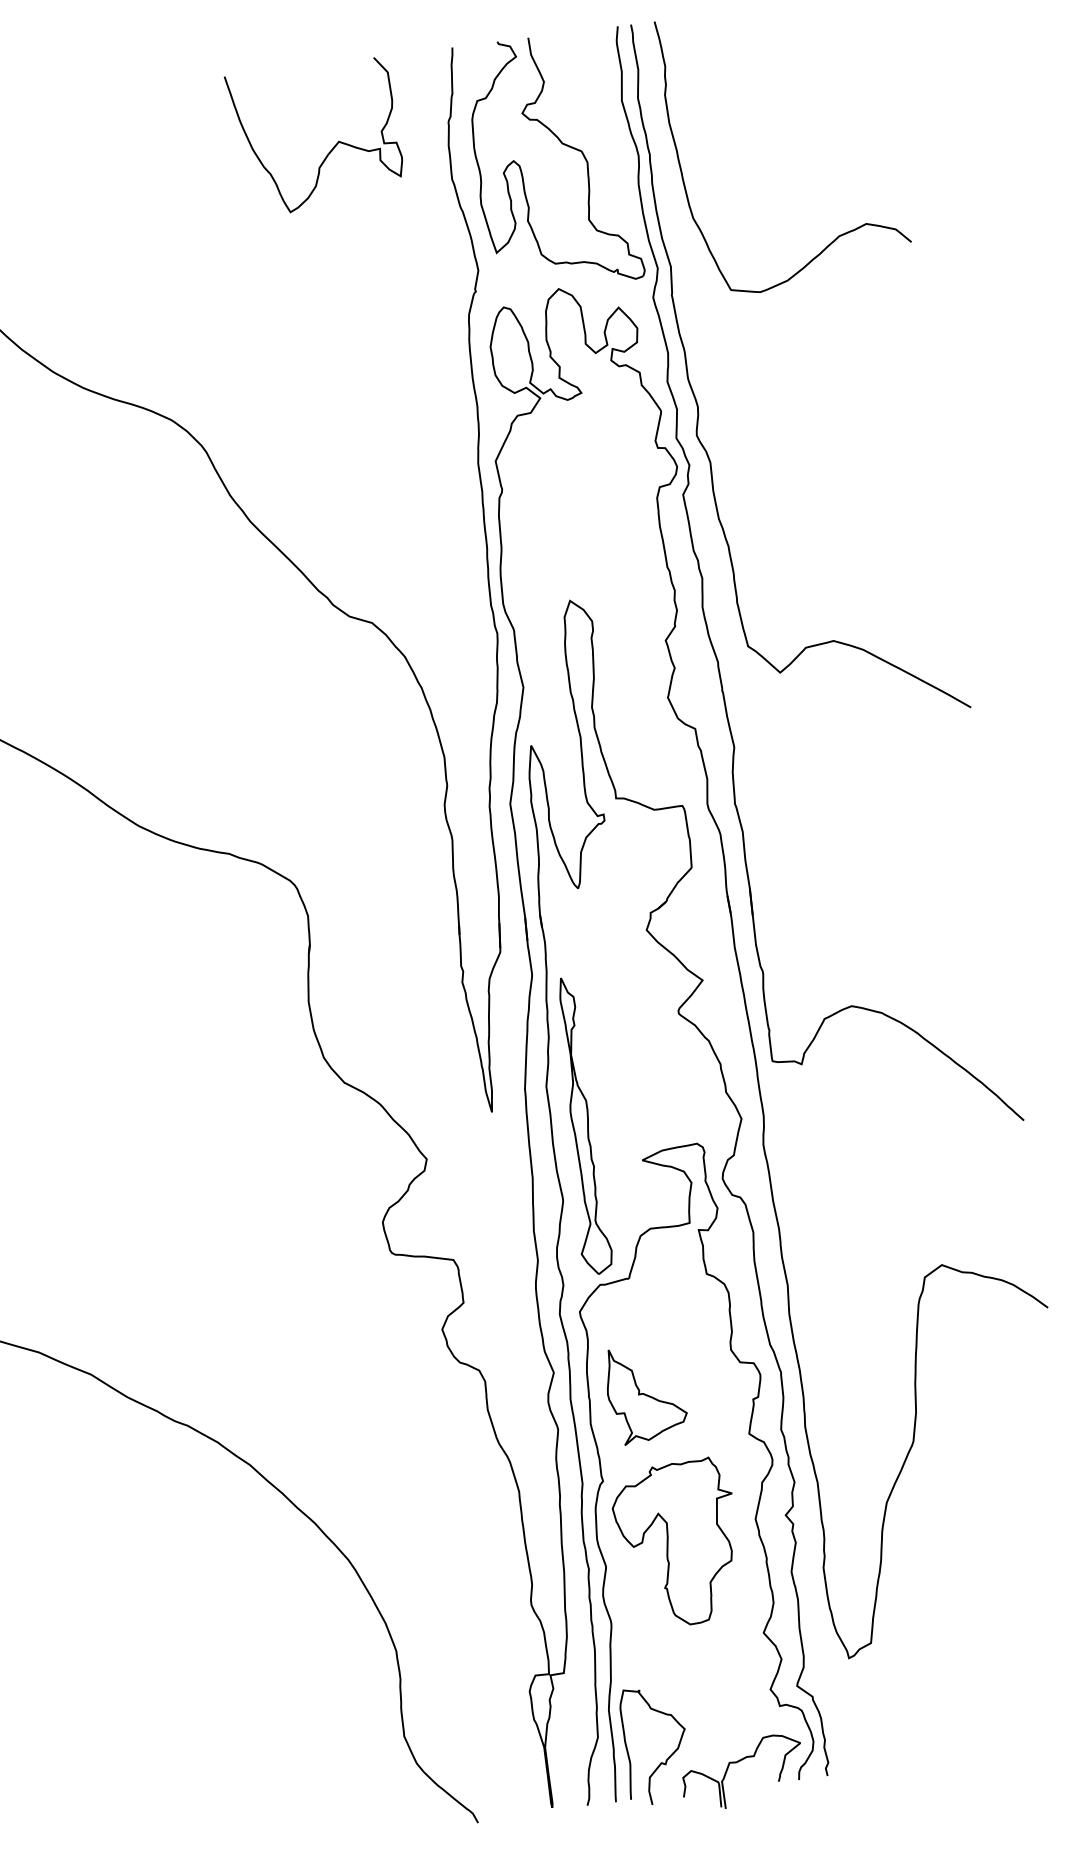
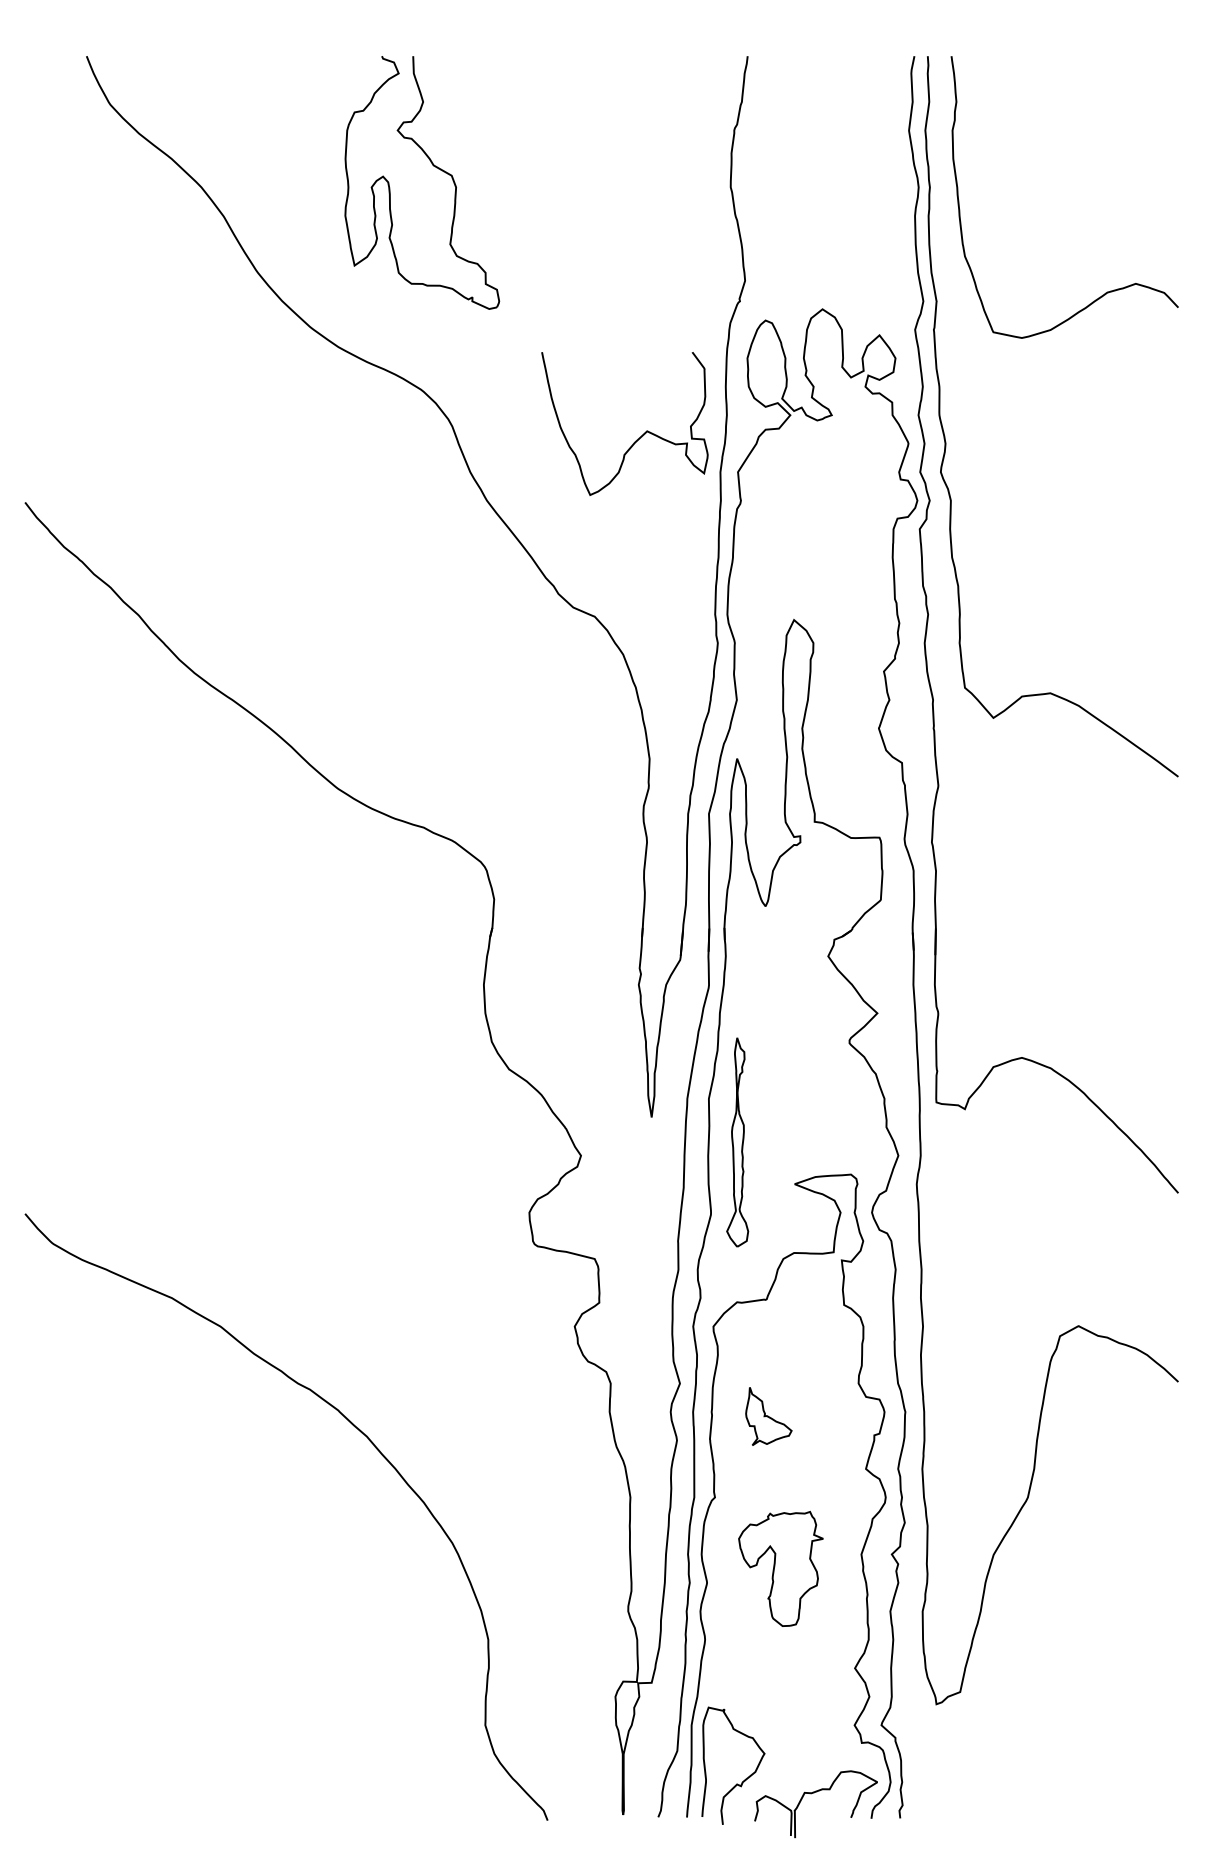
part: (562, 144) -> (433, 166), moved
curve: (329, 151) -> (636, 439), moved
part: (580, 1126) -> (737, 1142), size x0.7
part: (645, 1394) -> (768, 1416), size x0.6
part: (677, 1543) -> (780, 1568), size x0.7

